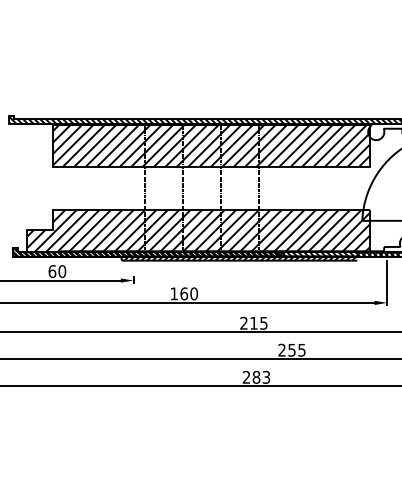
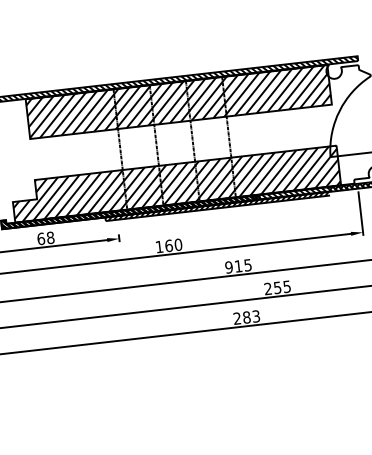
text: (62, 271) -> (50, 237), 60 -> 68
text: (243, 323) -> (228, 267), 215 -> 915

